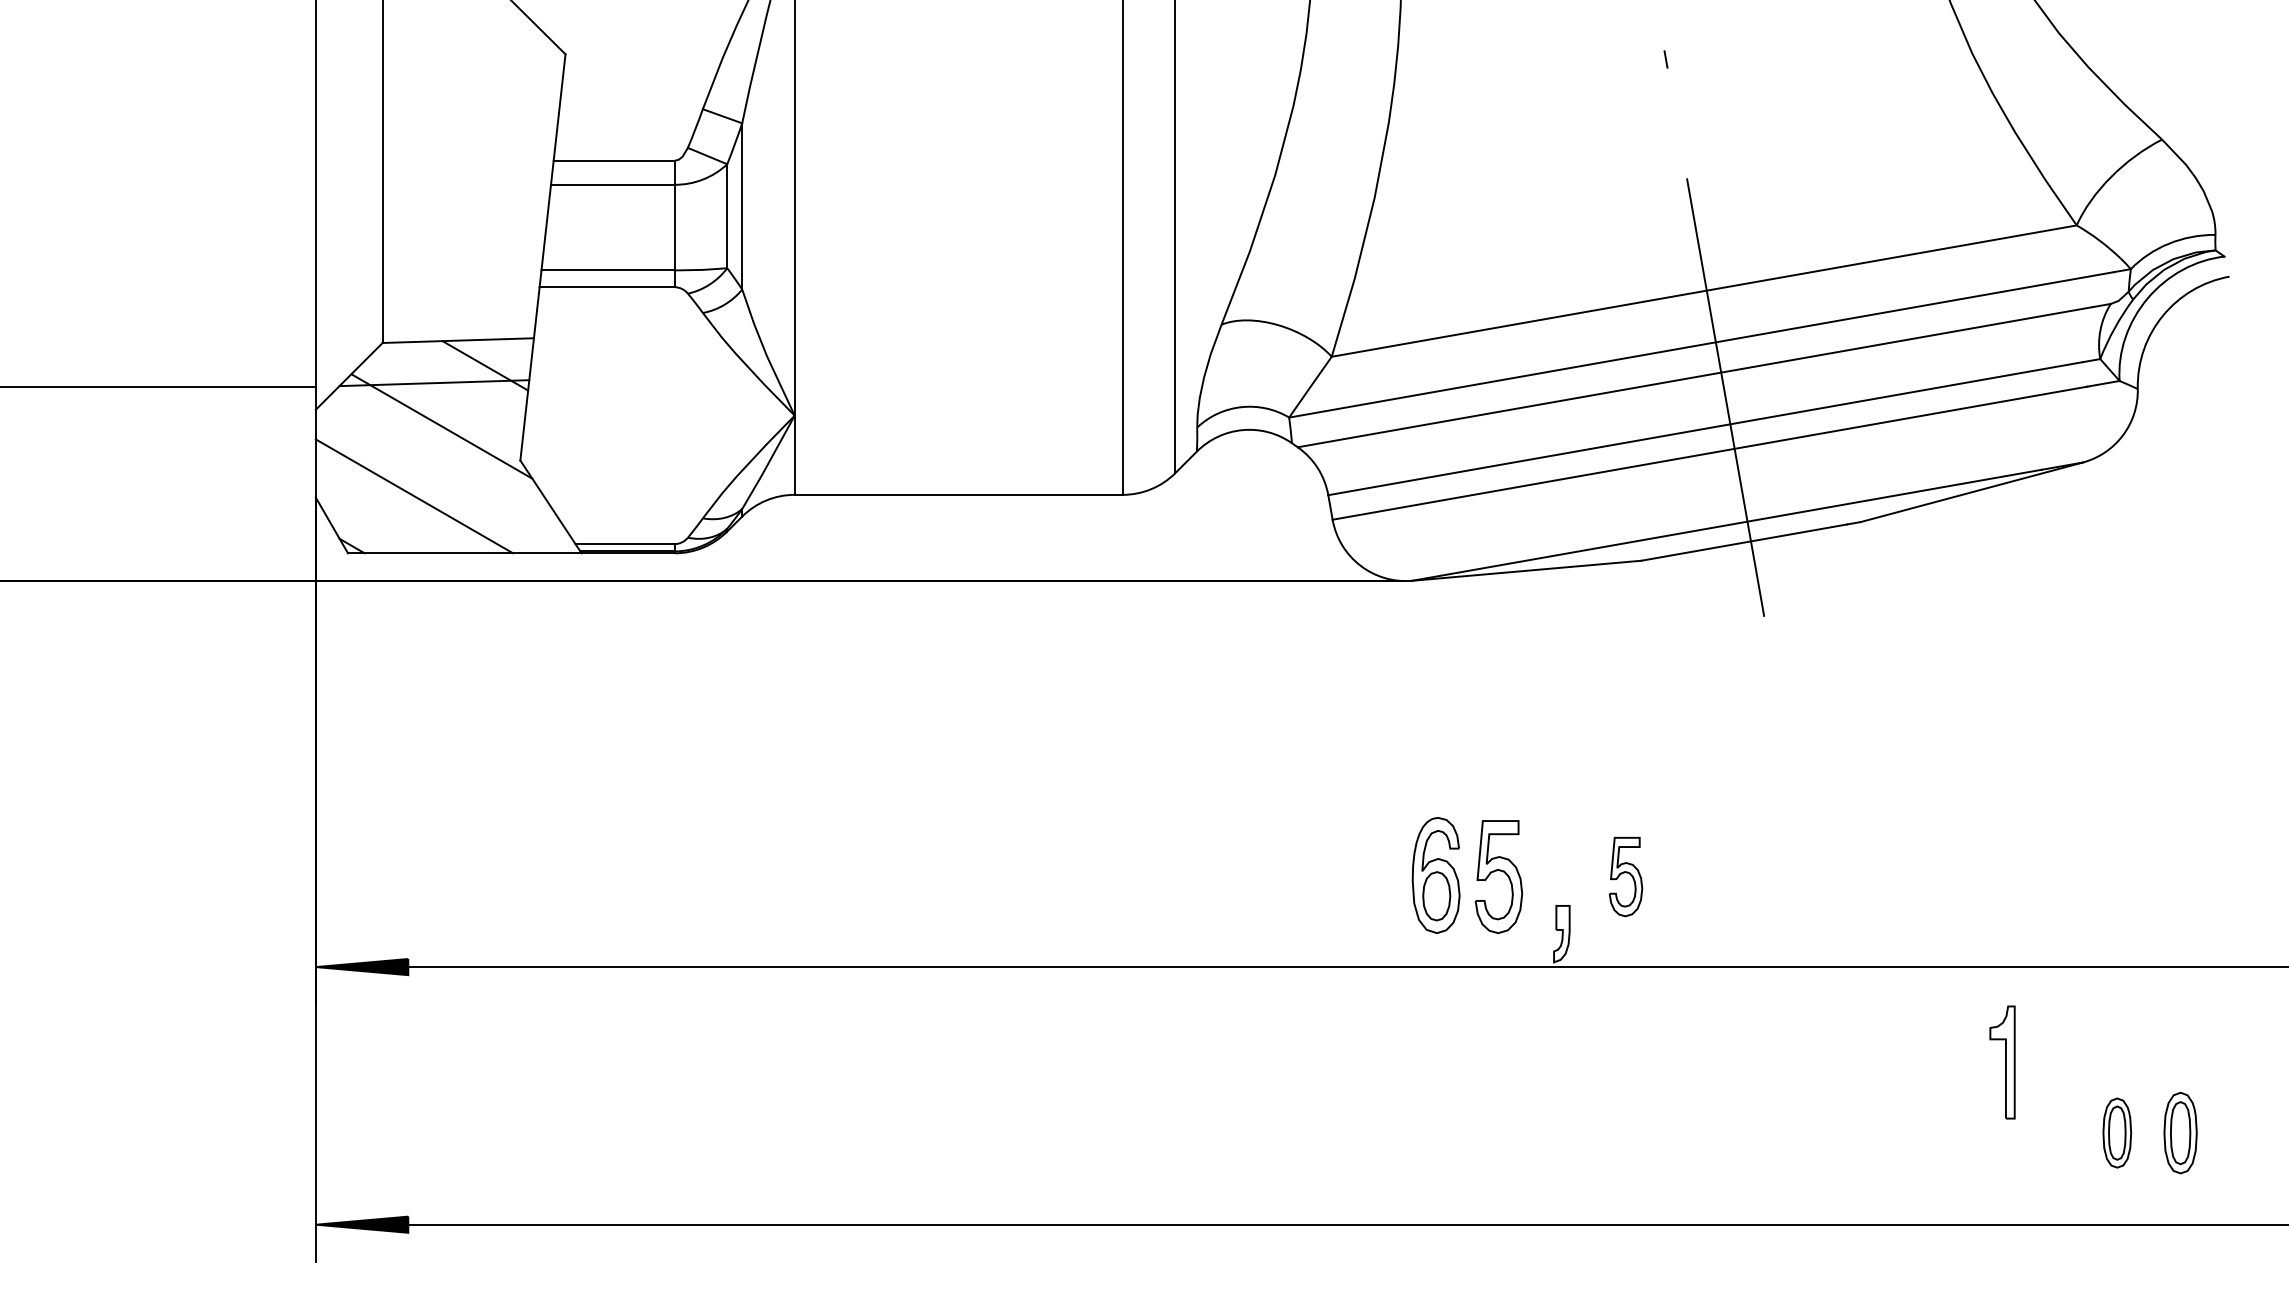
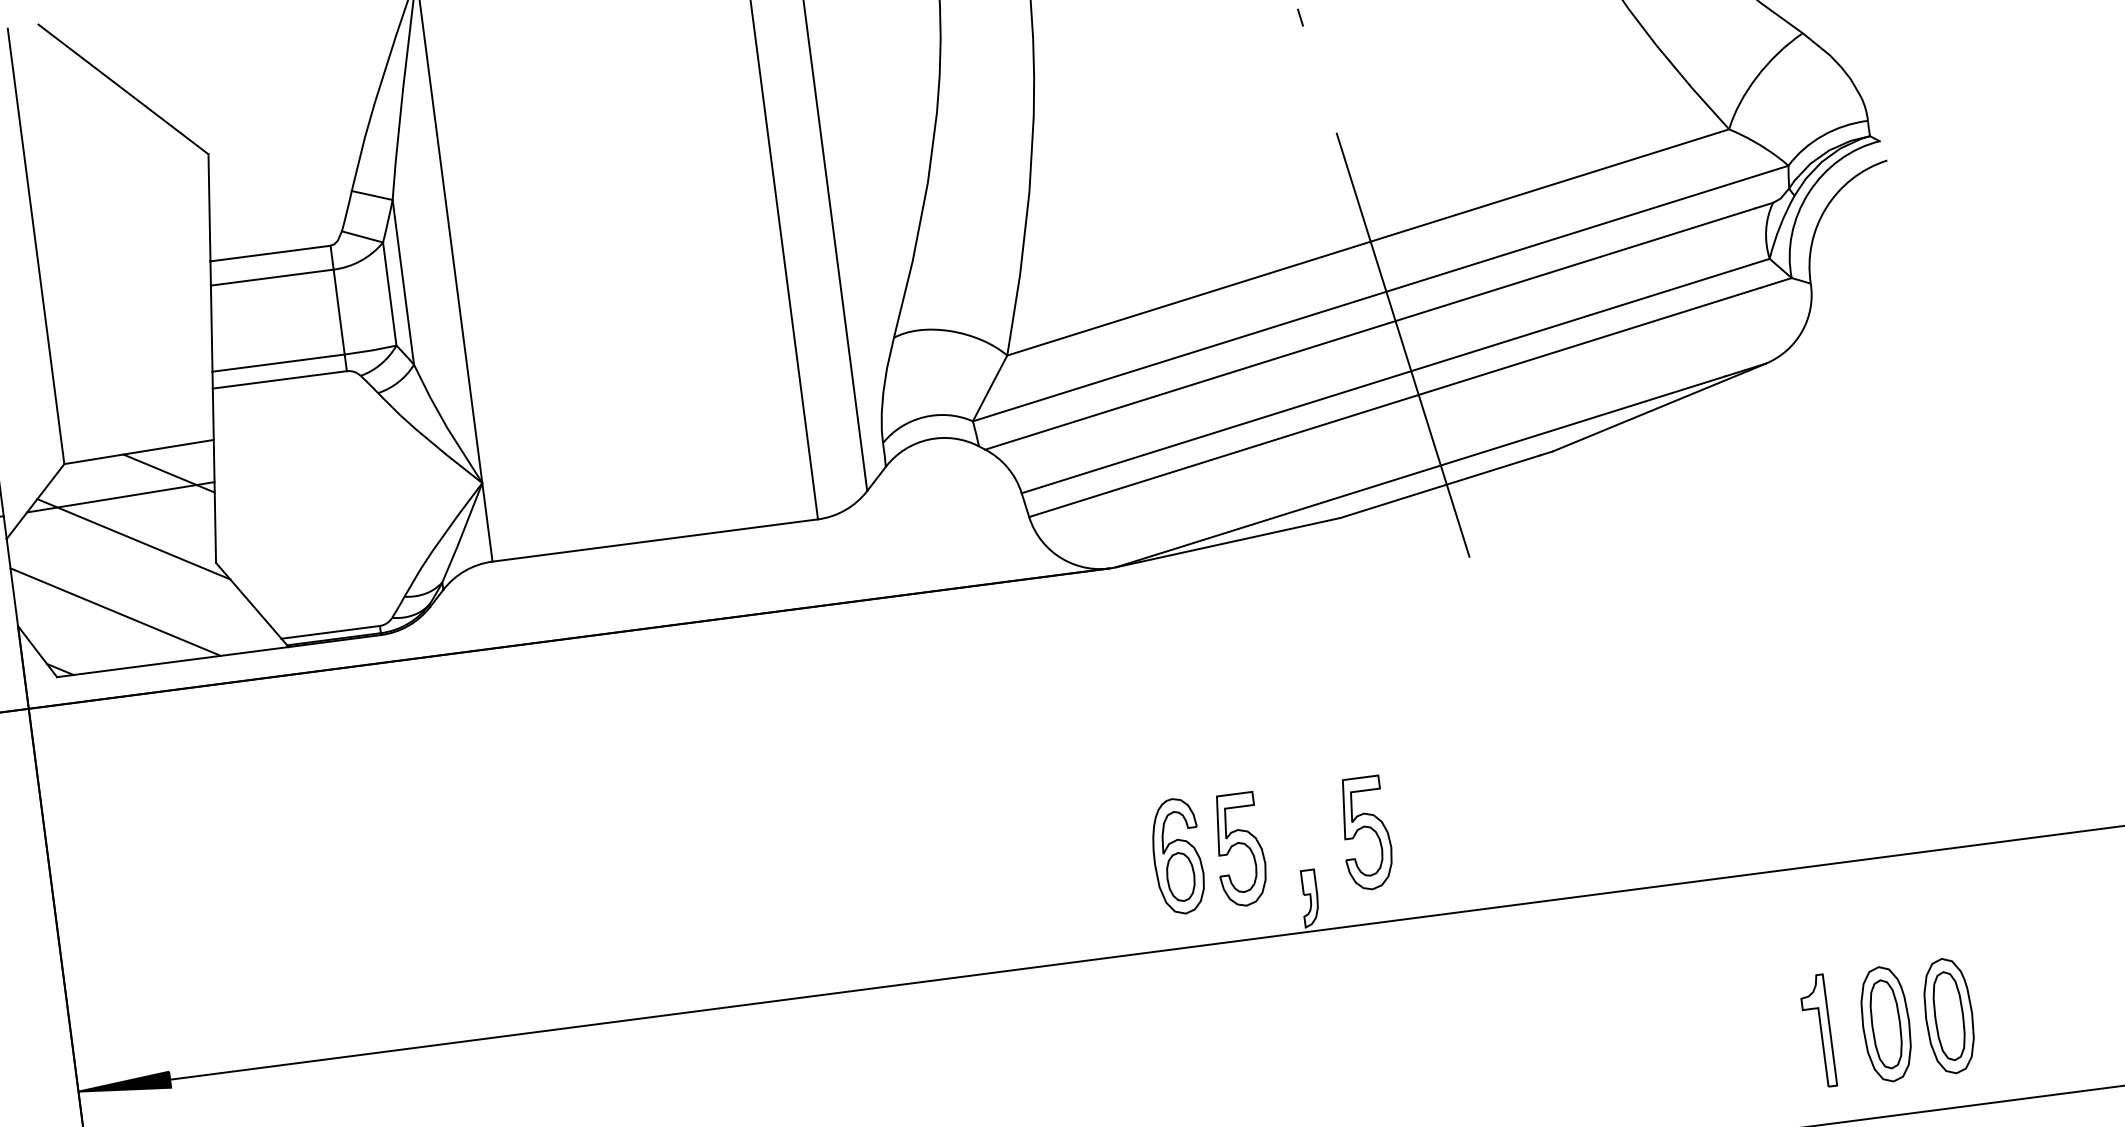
part: (1625, 876) -> (1365, 833), size x1.43
part: (2002, 1062) -> (1817, 1031), moved
part: (2117, 1132) -> (1886, 1023), size x1.67
part: (2180, 1132) -> (1948, 1015), size x1.43

